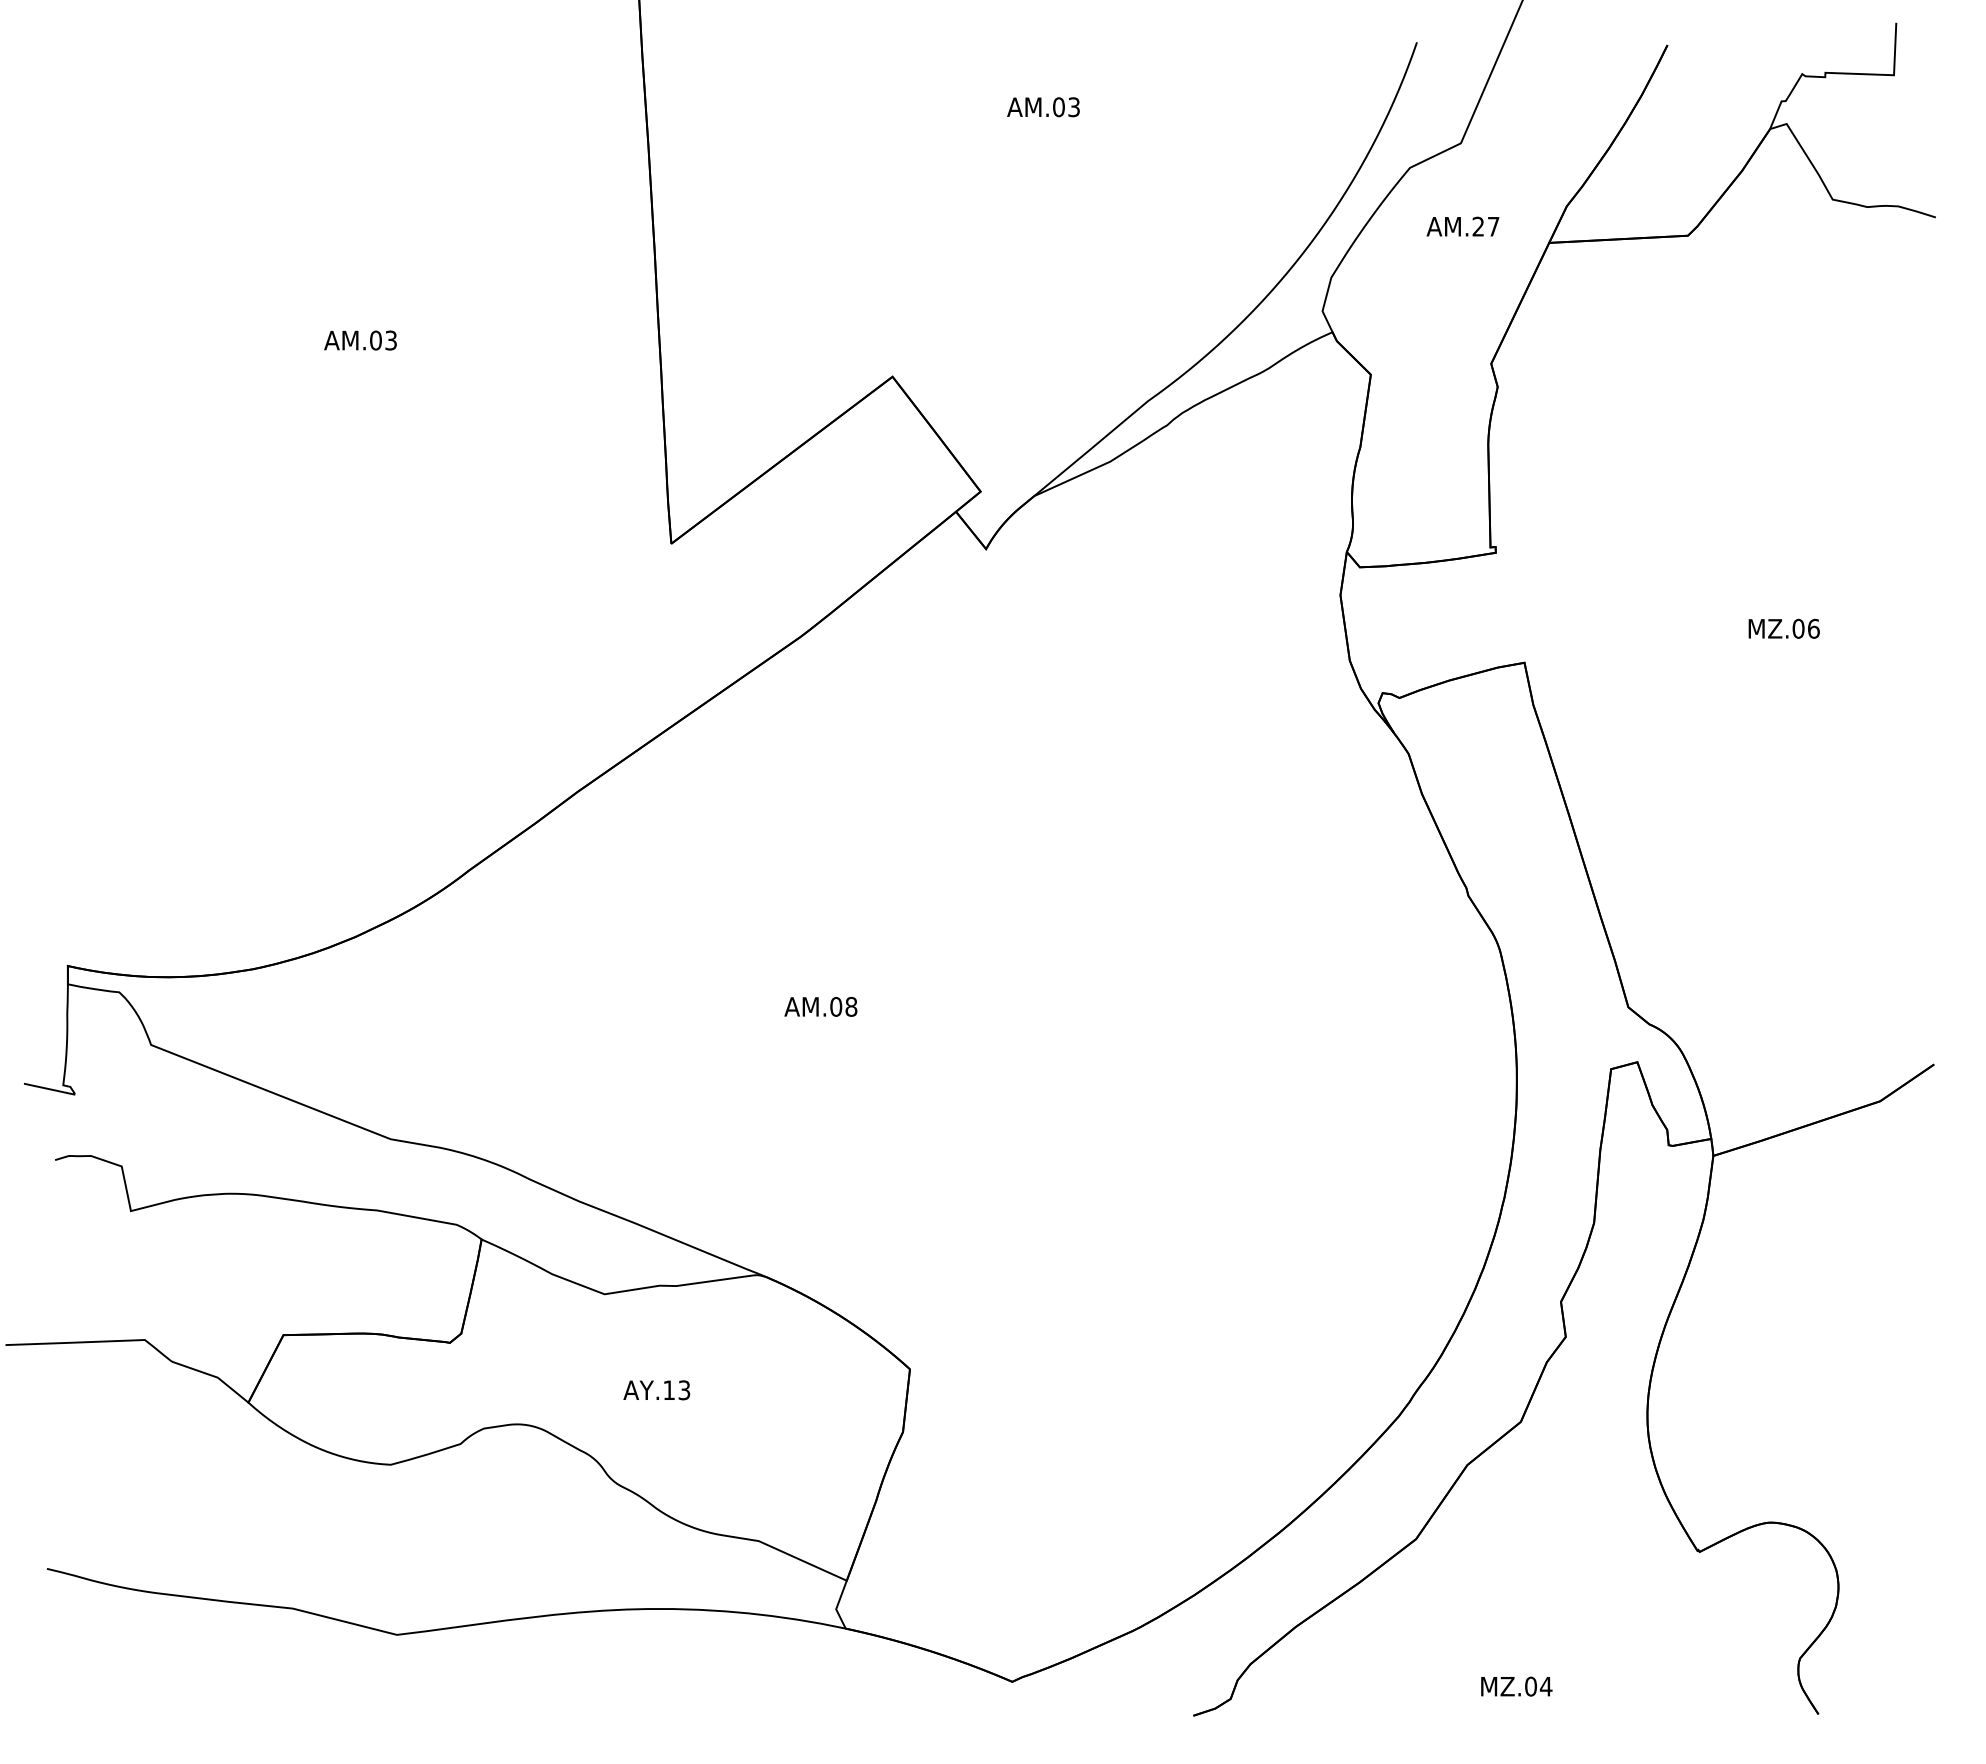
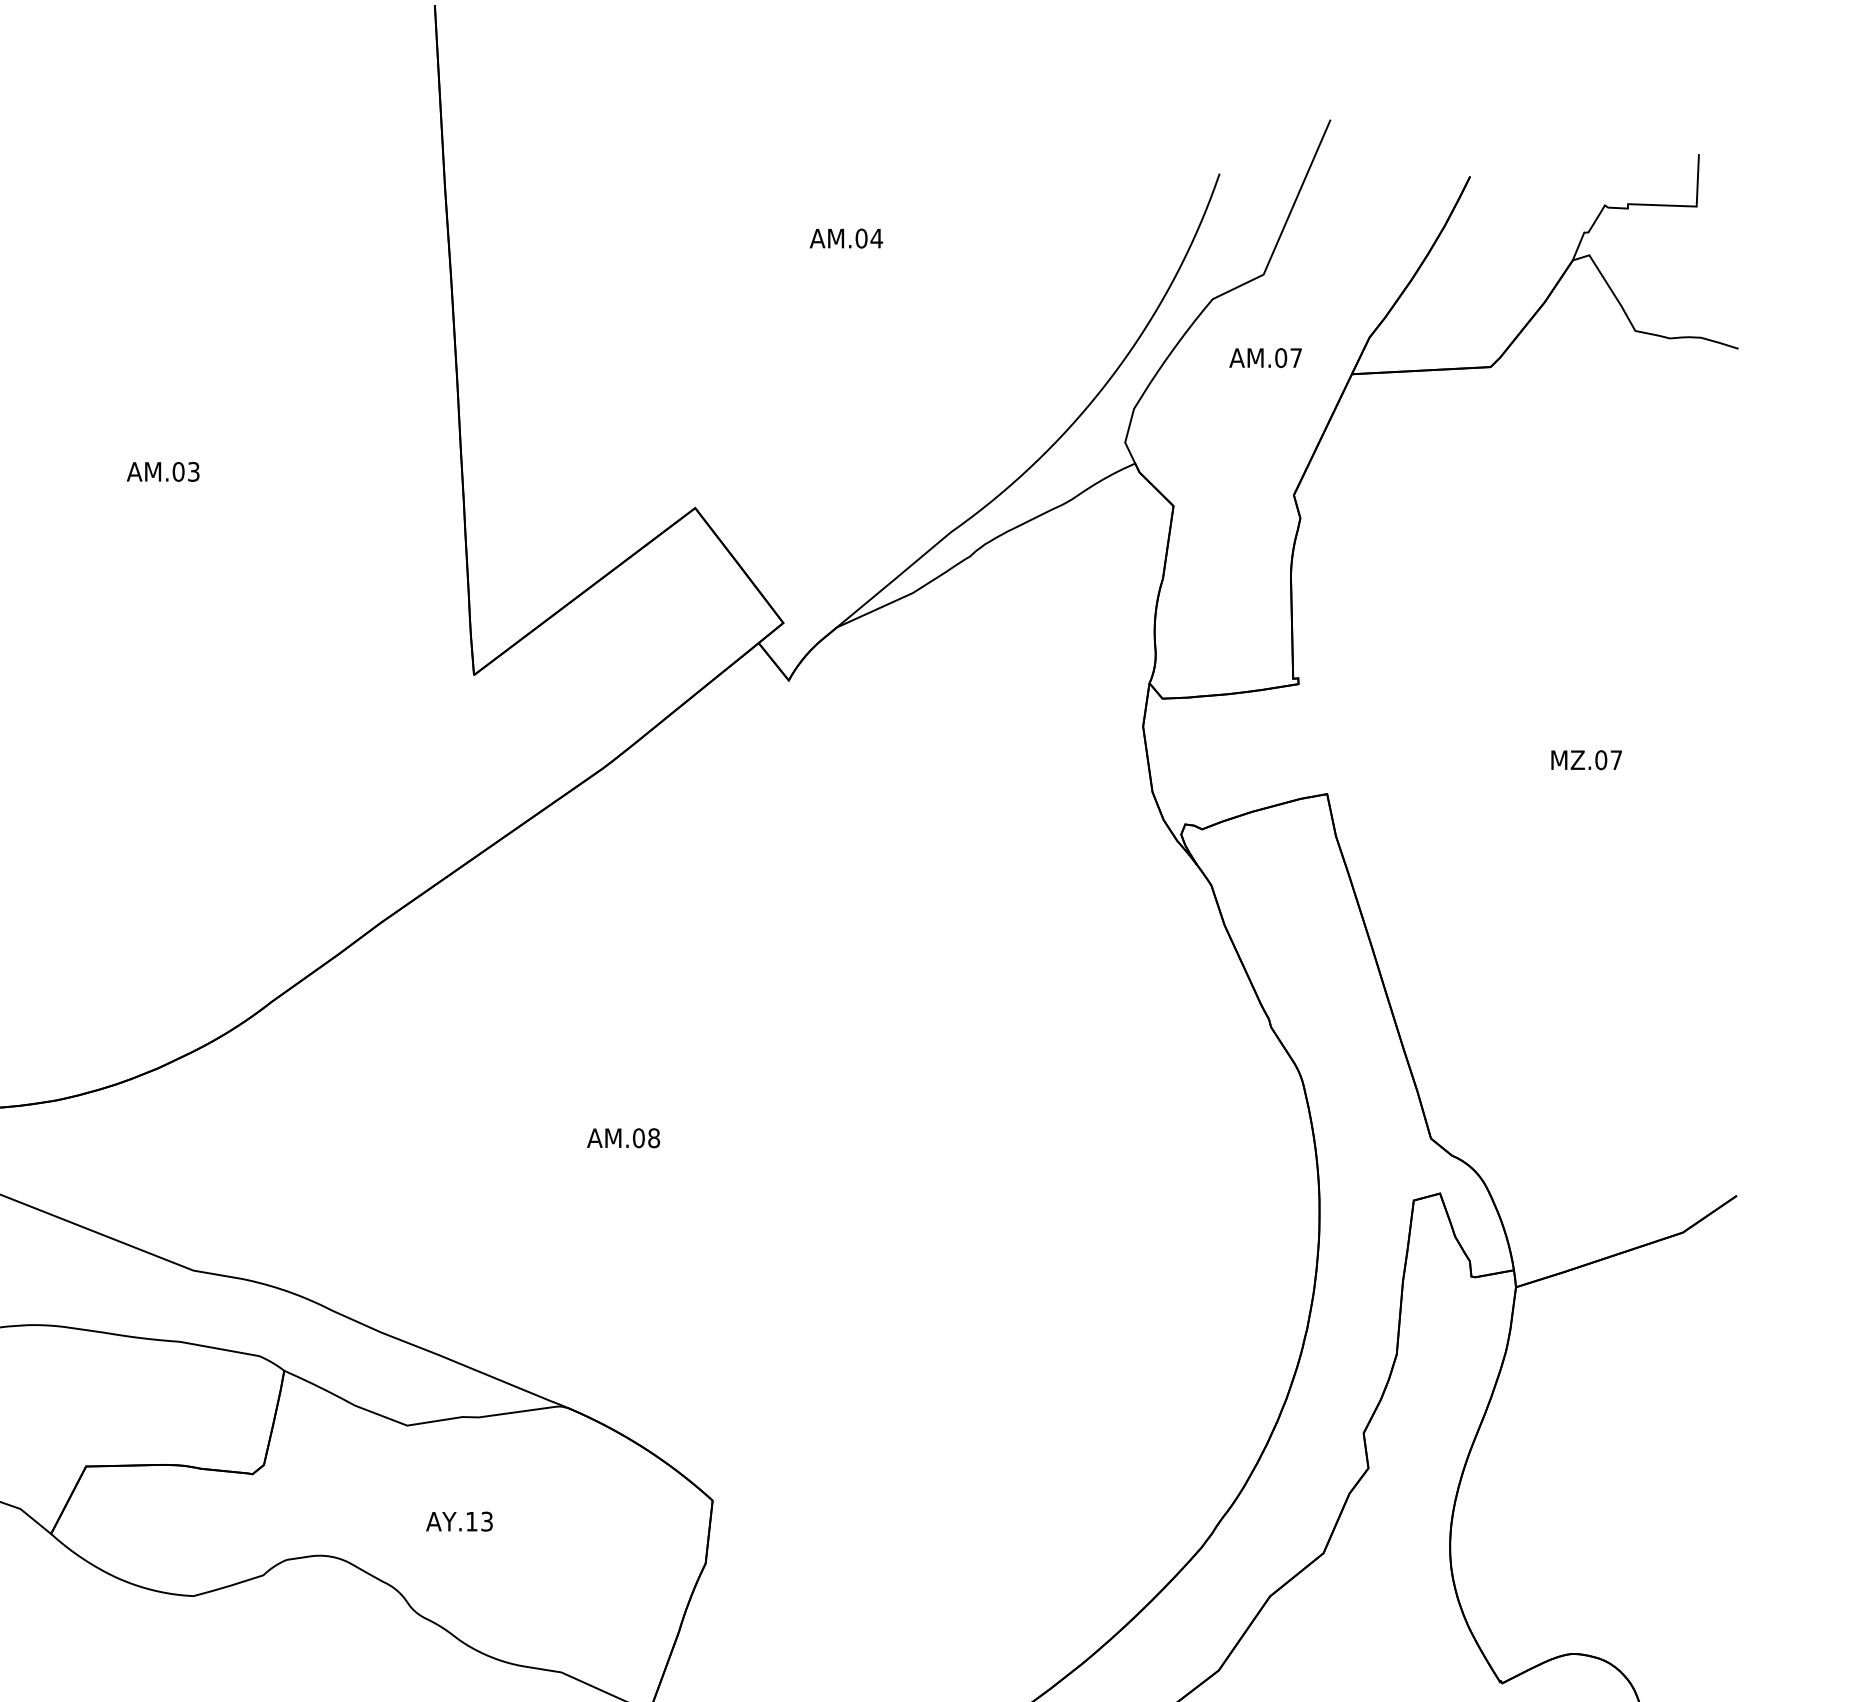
text: (1073, 107) -> (876, 238), AM.03 -> AM.04
text: (1478, 226) -> (1281, 357), AM.27 -> AM.07
text: (1813, 628) -> (1616, 759), MZ.06 -> MZ.07

